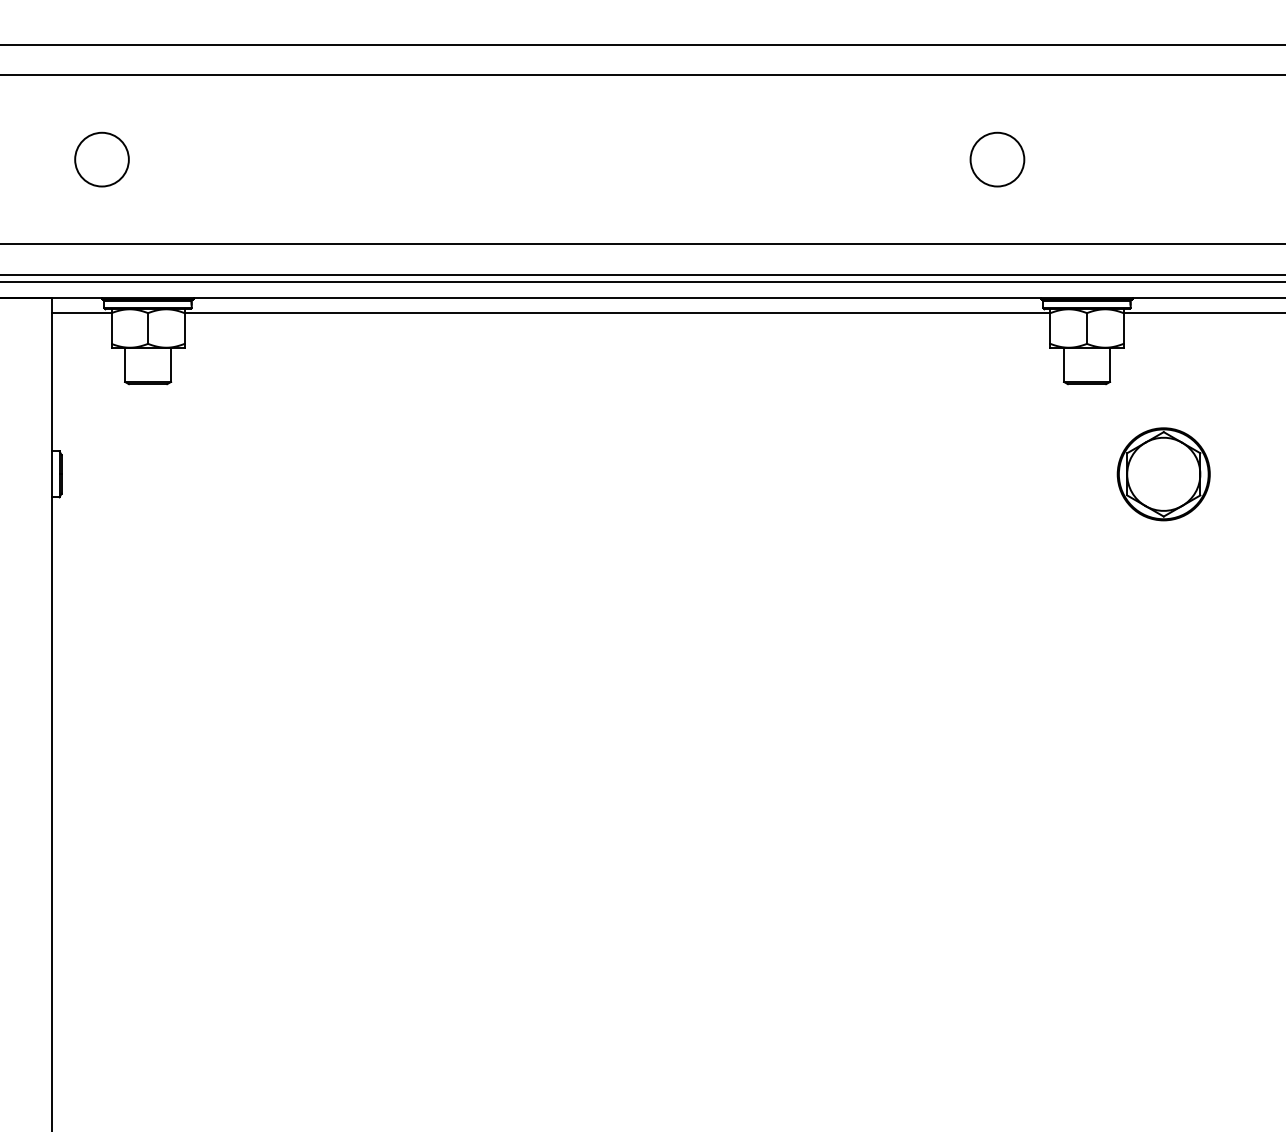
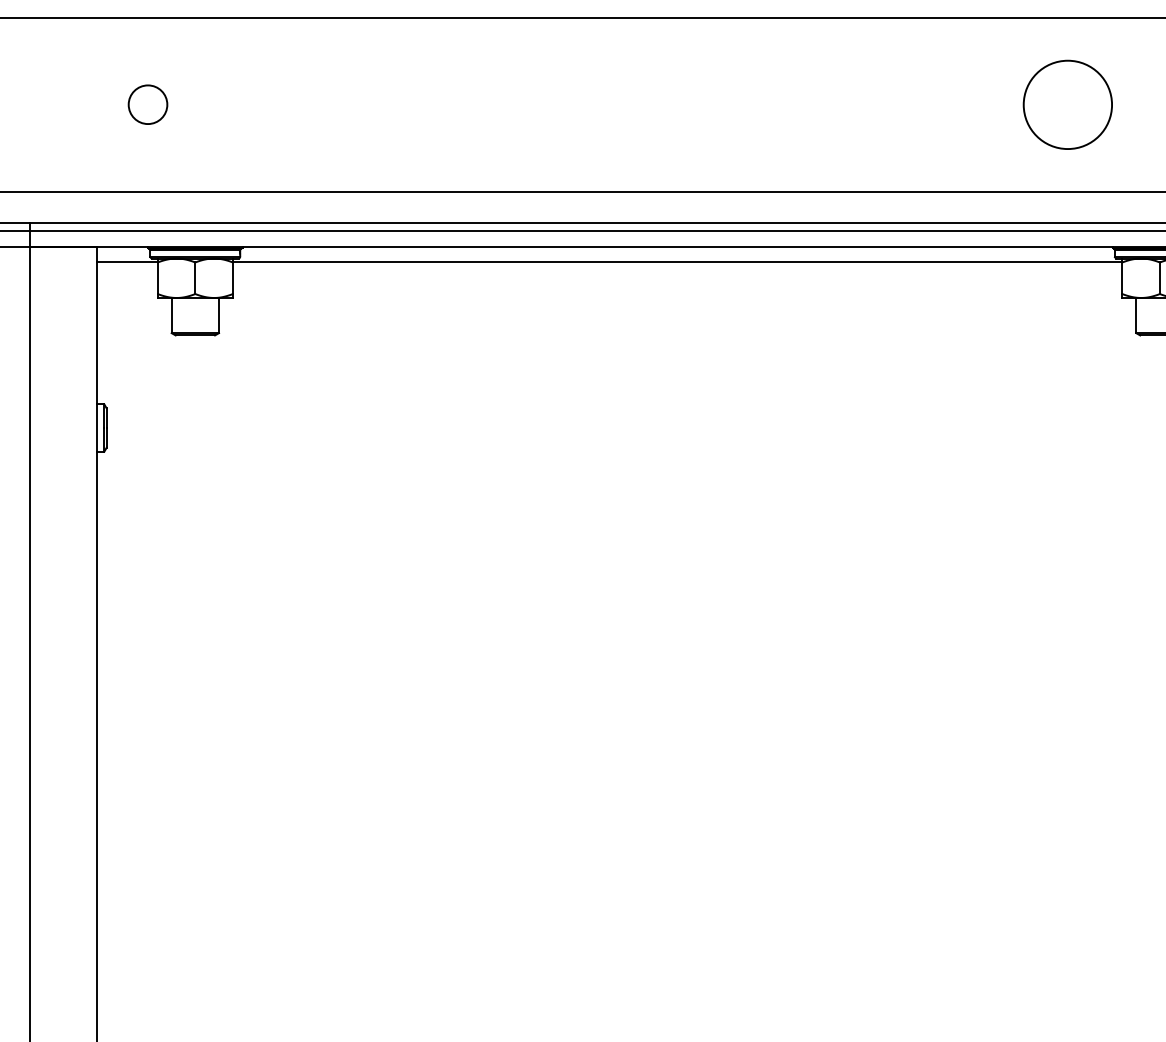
circle: (101, 159) -> (147, 104), size x0.7
circle: (997, 159) -> (1067, 104), size x1.6

